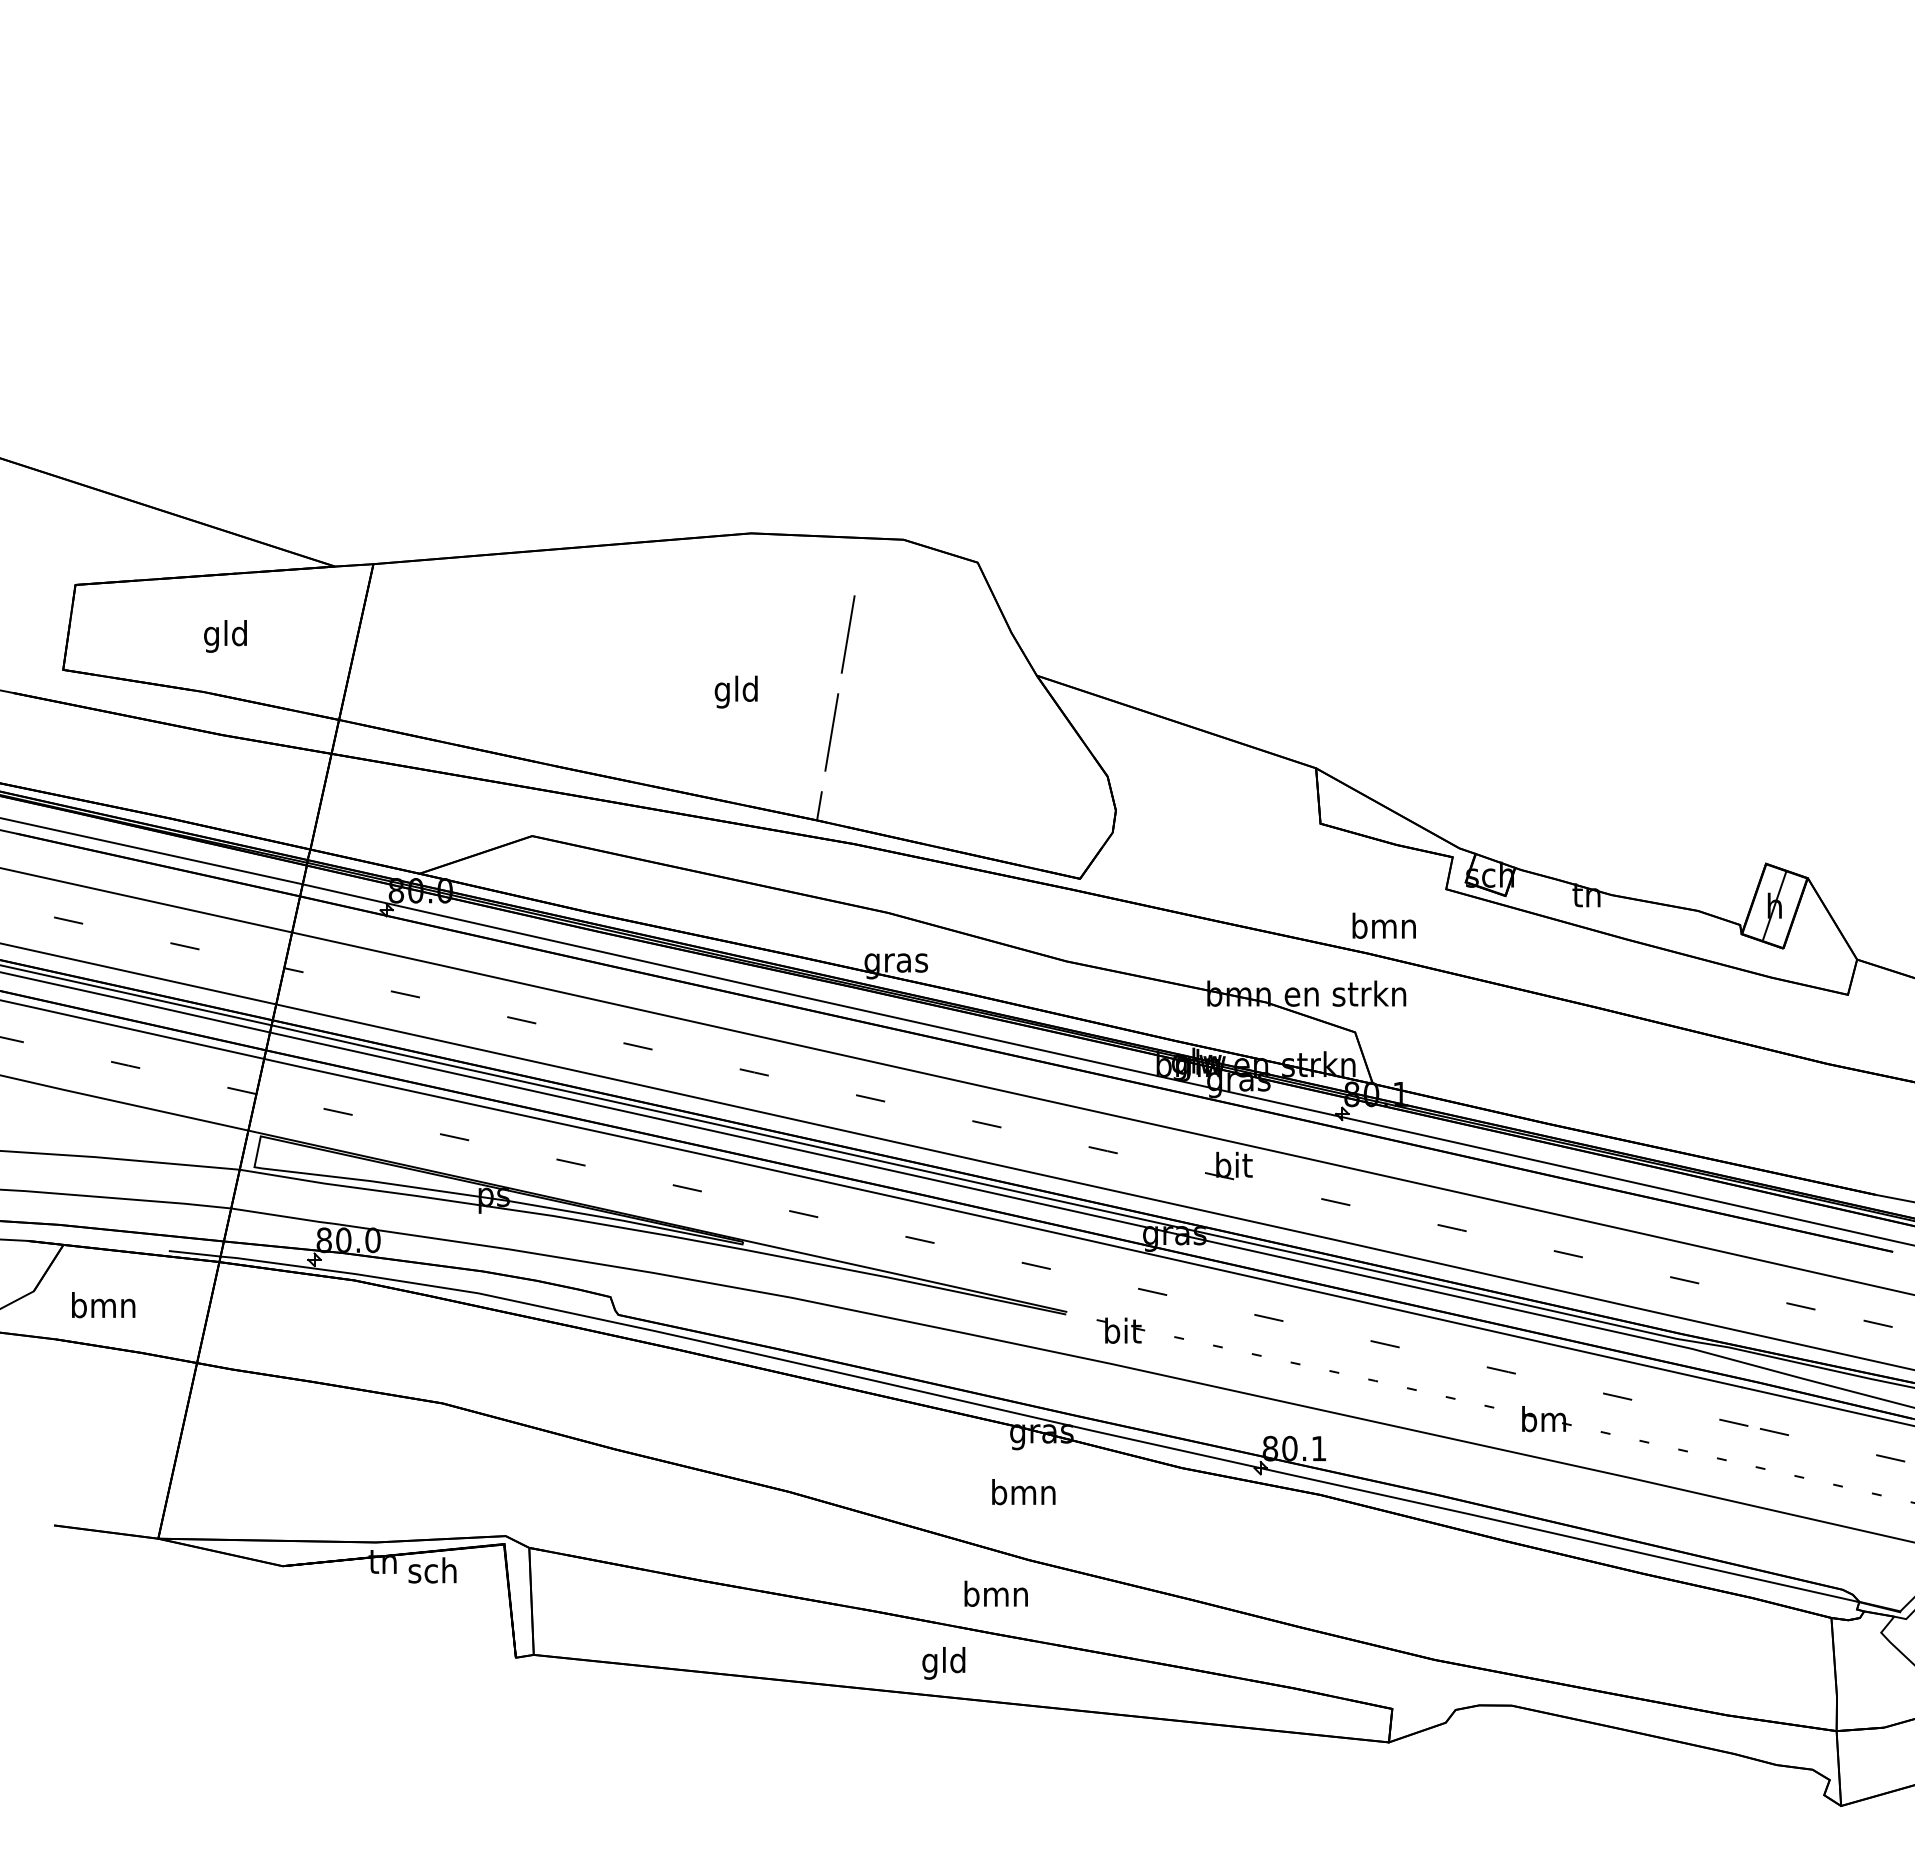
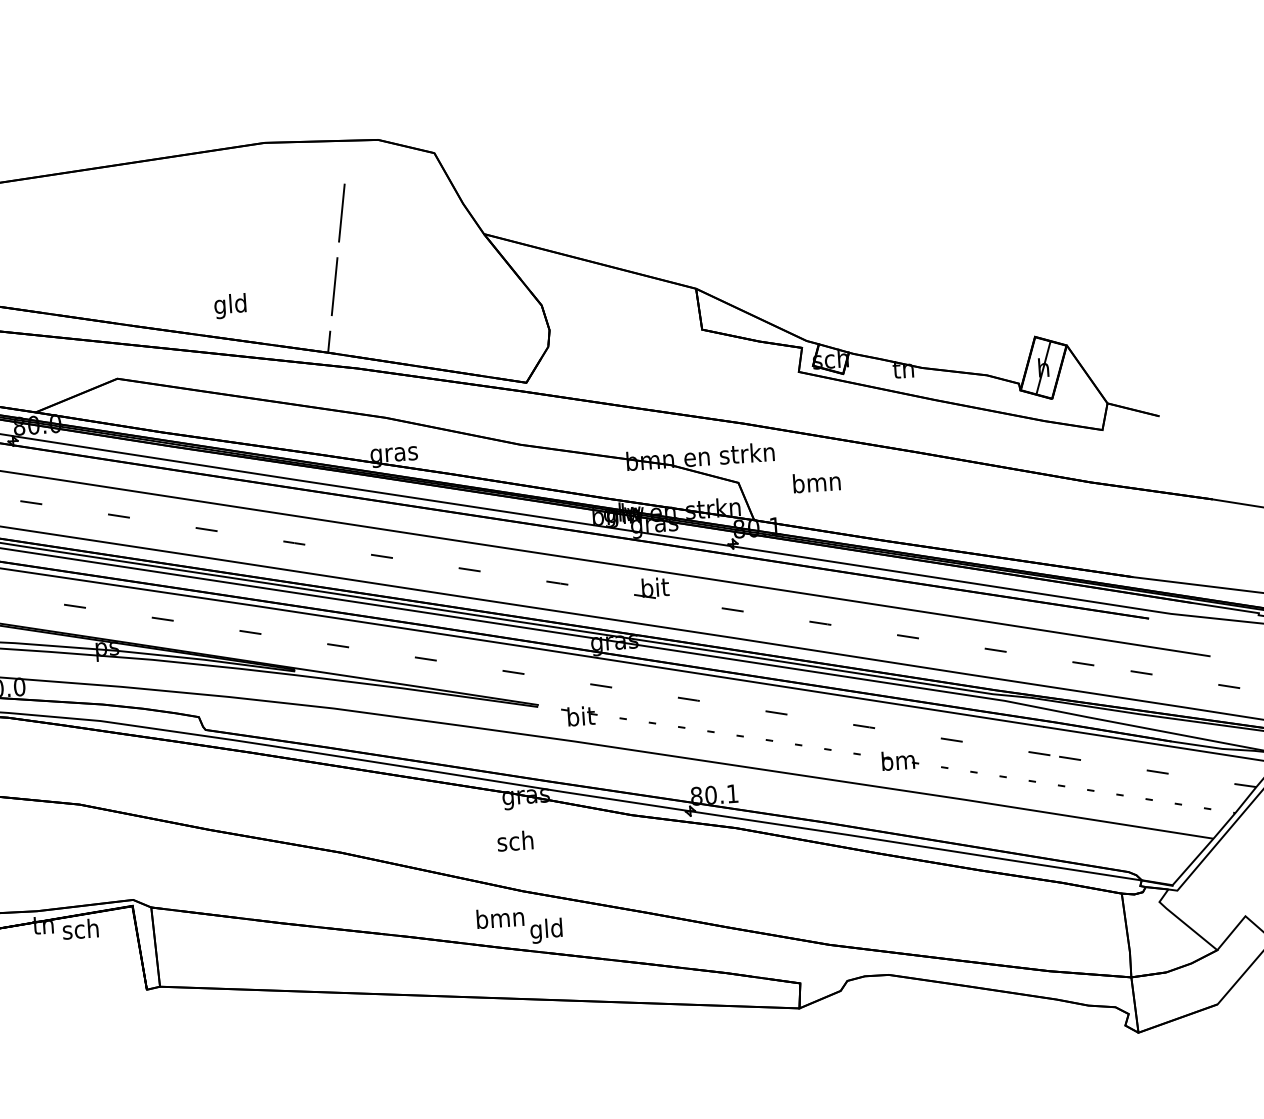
text: (735, 691) -> (229, 305), moved
text: (1383, 925) -> (816, 482), moved
text: (1023, 1492) -> (515, 841), bmn -> sch
text: (943, 1663) -> (546, 931), moved

